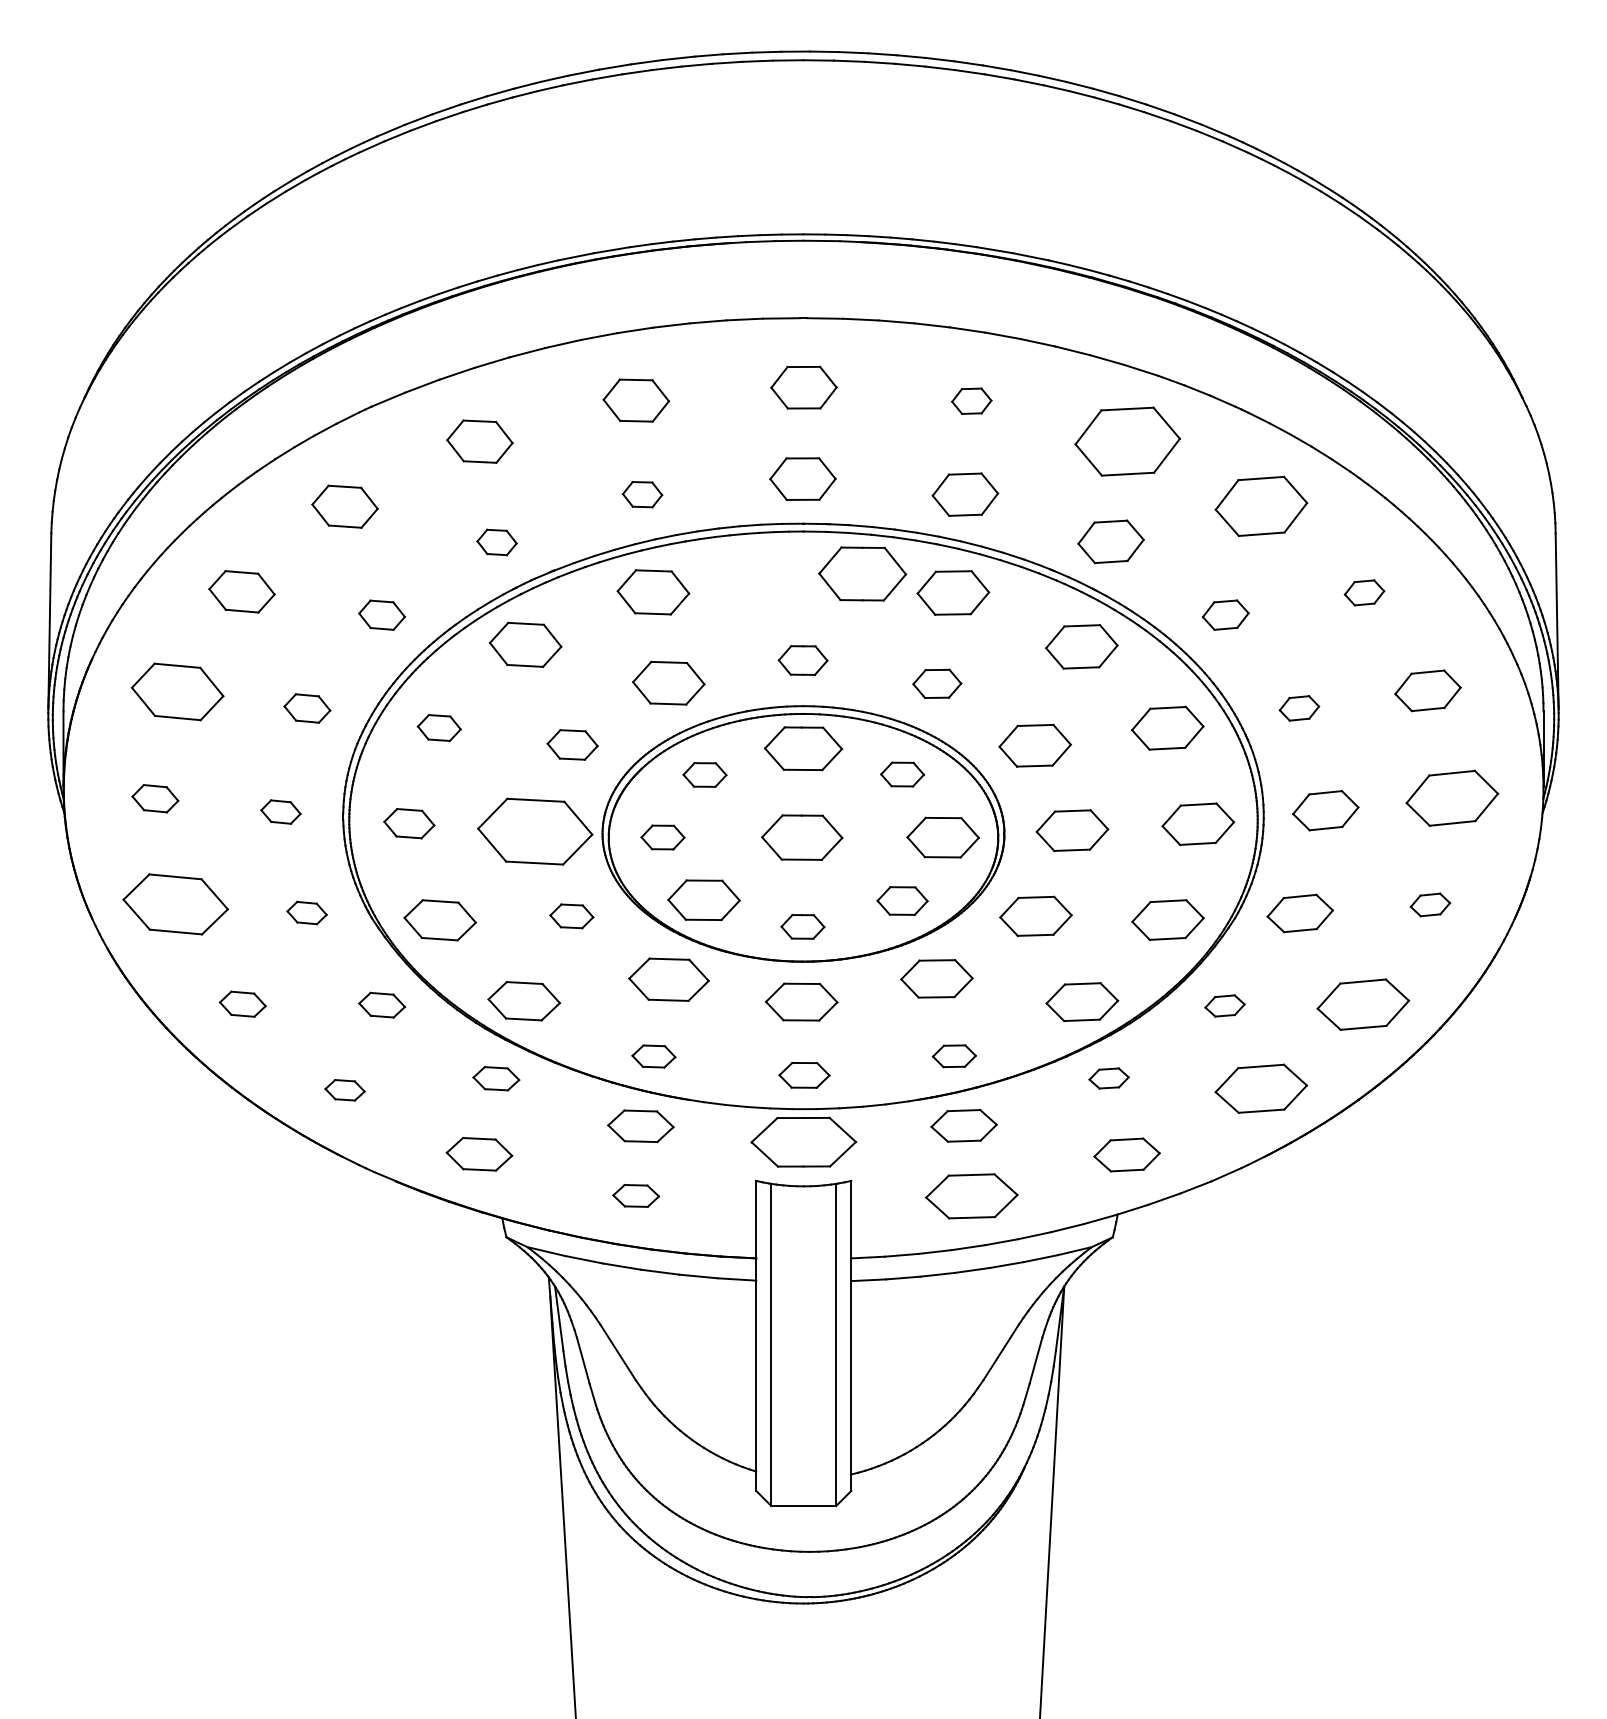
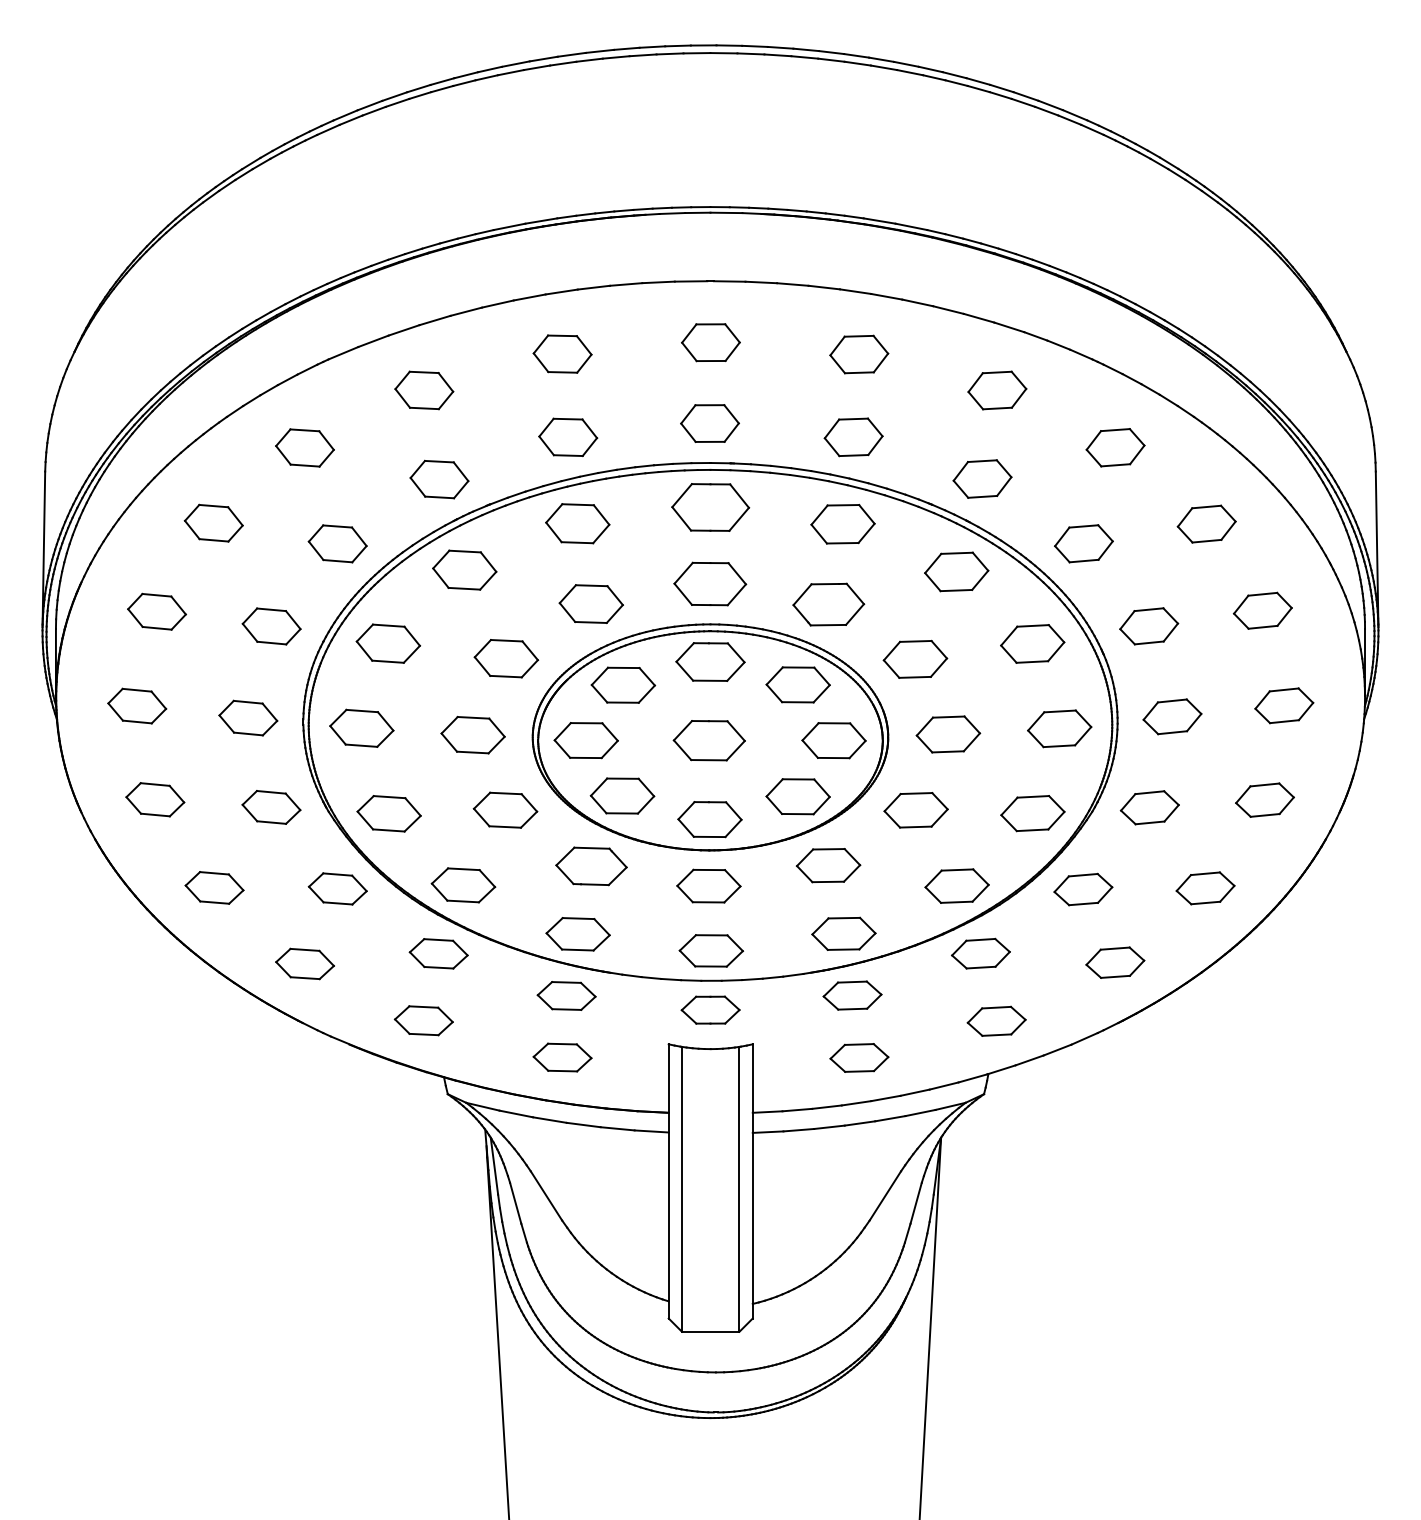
part: (971, 401) -> (859, 354), size x1.67
part: (1127, 441) -> (997, 390), size x0.62
part: (642, 494) -> (568, 437), size x1.67
part: (1261, 506) -> (1115, 447), size x0.71
part: (496, 542) -> (438, 479), size x1.67
part: (862, 573) -> (710, 507), moved
part: (1364, 592) -> (1206, 523), size x1.67
part: (381, 615) -> (337, 544), size x1.43
part: (1225, 615) -> (1083, 544), size x1.43
part: (802, 660) -> (709, 583), size x1.67
part: (937, 683) -> (829, 604), size x1.67
part: (177, 691) -> (156, 611), size x0.71
part: (307, 708) -> (271, 626), size x1.43
part: (1299, 708) -> (1149, 626), size x1.67
part: (439, 727) -> (388, 643), size x1.67
part: (572, 744) -> (506, 658), size x1.43
part: (704, 774) -> (622, 684), size x1.67
part: (902, 774) -> (798, 684), size x1.67
part: (1451, 797) -> (1283, 705), size x0.71
part: (155, 798) -> (137, 706), size x1.43
part: (280, 811) -> (247, 717), size x1.67
part: (409, 823) -> (362, 728), size x1.43
part: (534, 830) -> (472, 734), size x0.62
part: (662, 837) -> (585, 740), size x1.67
part: (902, 900) -> (798, 796), size x1.43
part: (175, 904) -> (155, 799), size x0.62
part: (1430, 904) -> (1265, 799), size x1.67
part: (306, 912) -> (270, 806), size x1.67
part: (571, 916) -> (505, 810), size x1.67
part: (802, 926) -> (709, 819), size x1.67
part: (242, 1004) -> (214, 888), size x1.43
part: (381, 1004) -> (337, 888), size x1.43
part: (1362, 1004) -> (1204, 888), size x0.71
part: (1224, 1005) -> (1082, 889), size x1.67
part: (653, 1056) -> (577, 934), size x1.67
part: (954, 1056) -> (844, 934), size x1.67
part: (804, 1075) -> (711, 951), size x1.43
part: (496, 1078) -> (438, 953), size x1.43
part: (1108, 1078) -> (980, 953), size x1.67
part: (1260, 1088) -> (1114, 962), size x0.71
part: (344, 1090) -> (304, 964), size x1.67
part: (803, 1142) -> (710, 1010), size x0.62
part: (635, 1195) -> (561, 1057), size x1.43
part: (971, 1196) -> (859, 1058), size x0.71

